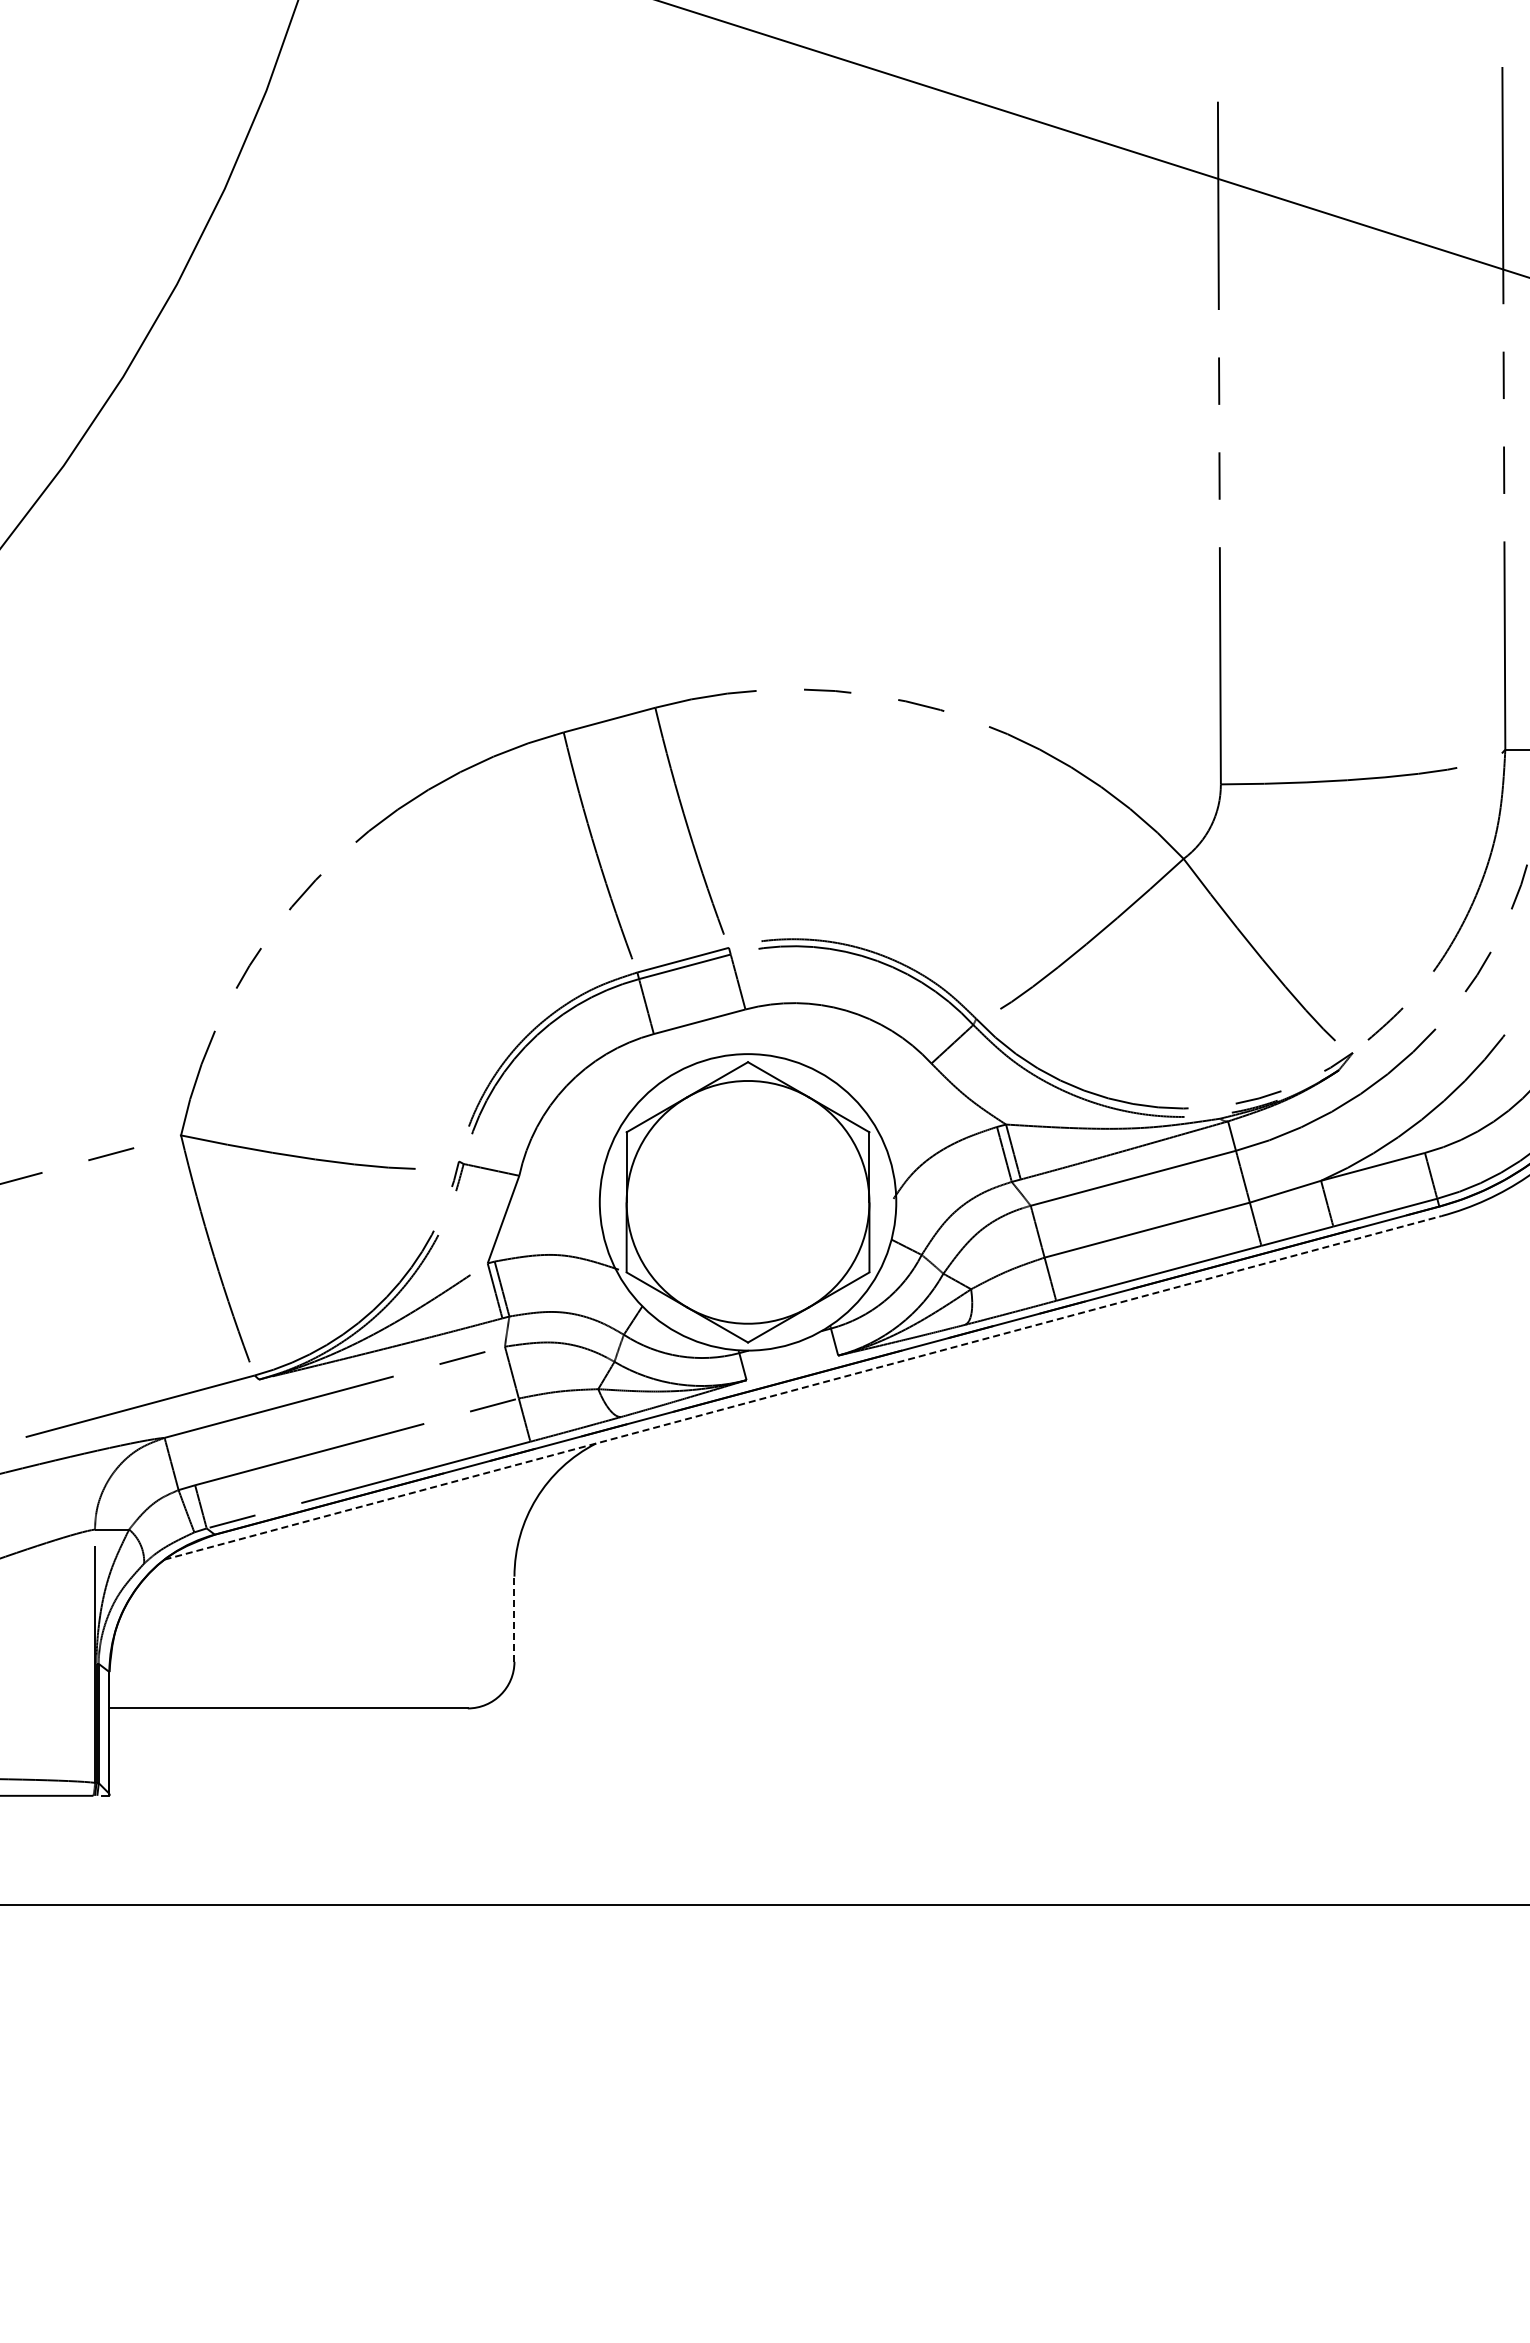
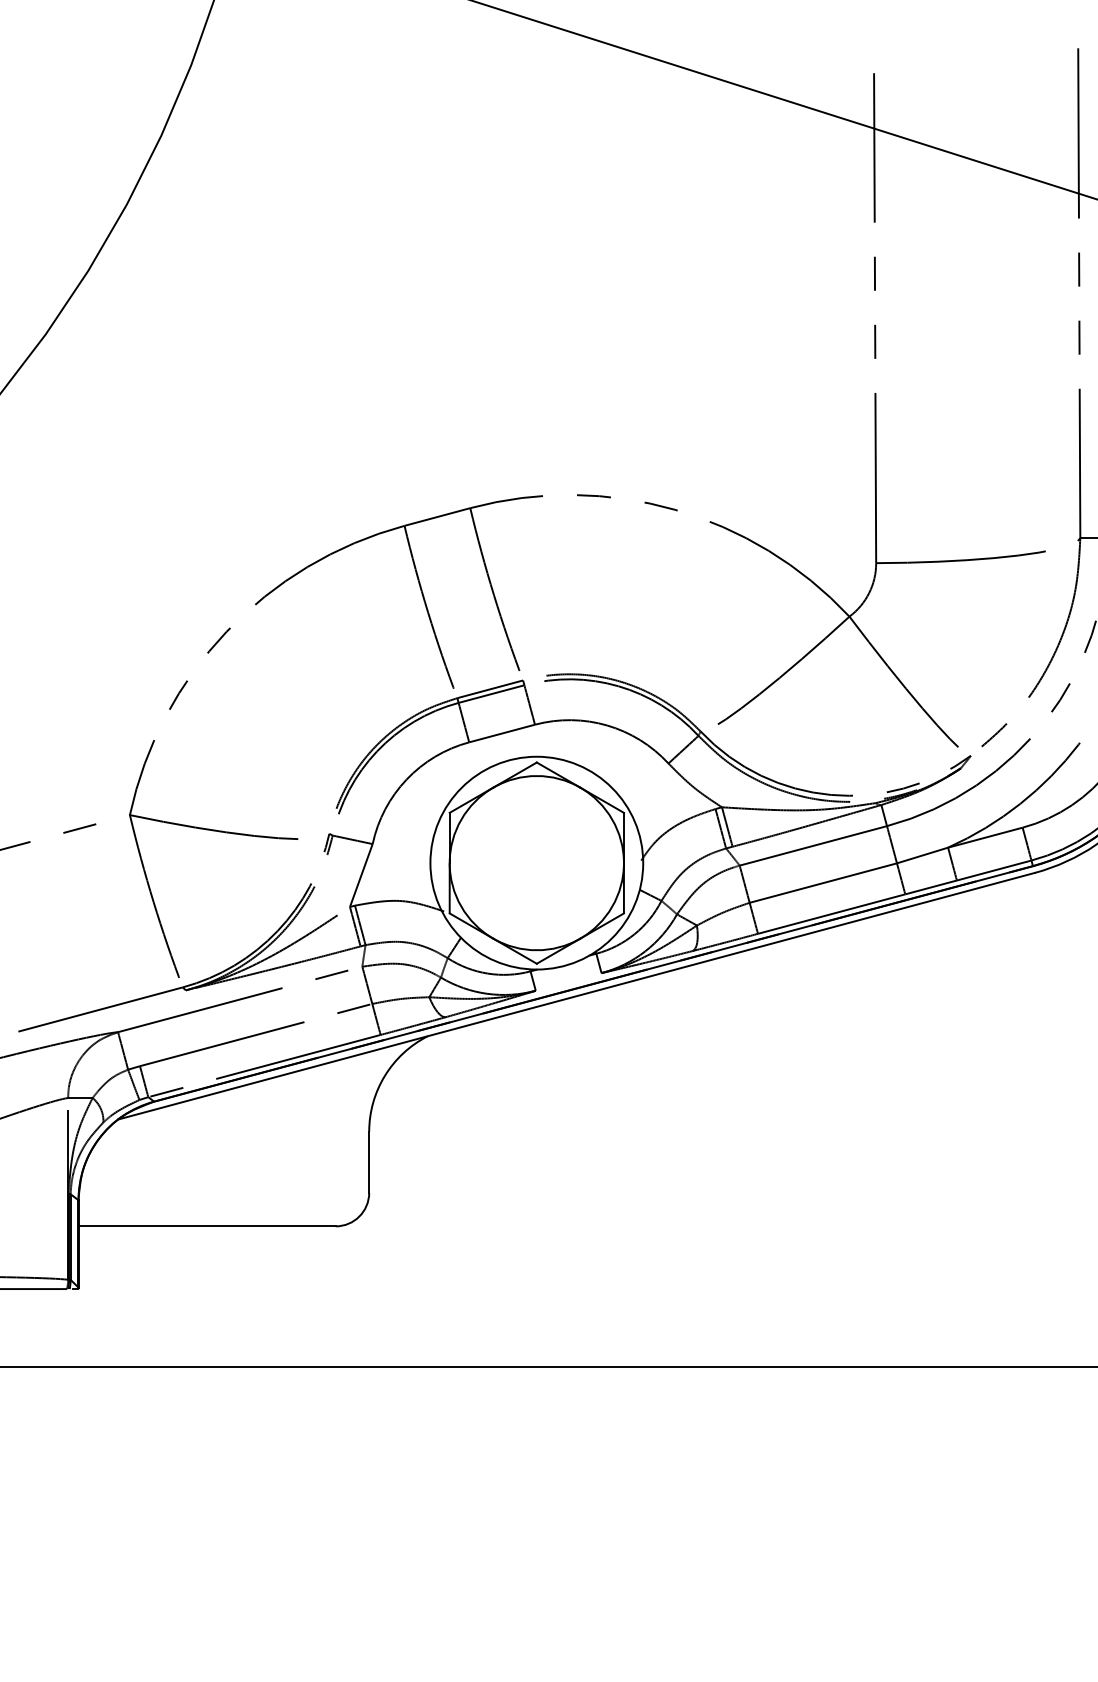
line: (803, 1387) -> (576, 996), dashed -> solid
line: (514, 1619) -> (369, 1162), dashed -> solid

